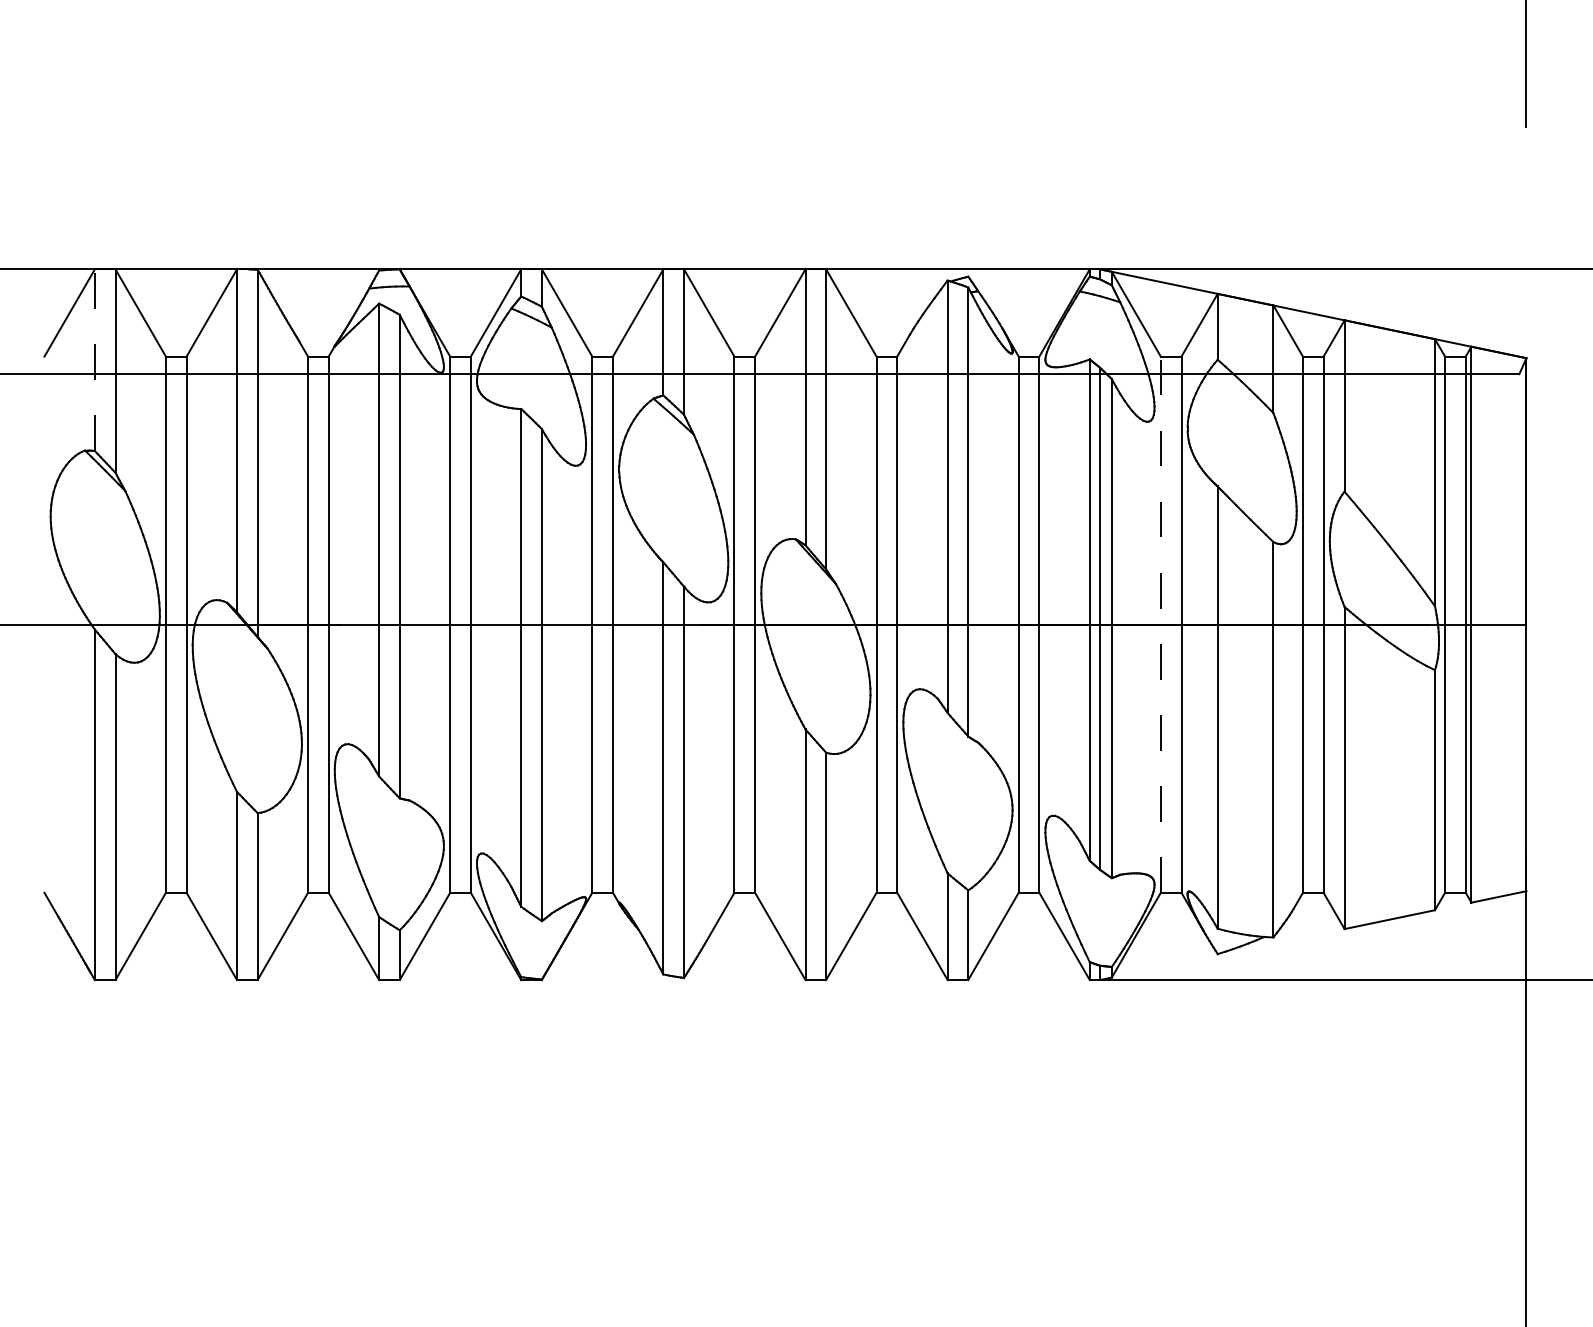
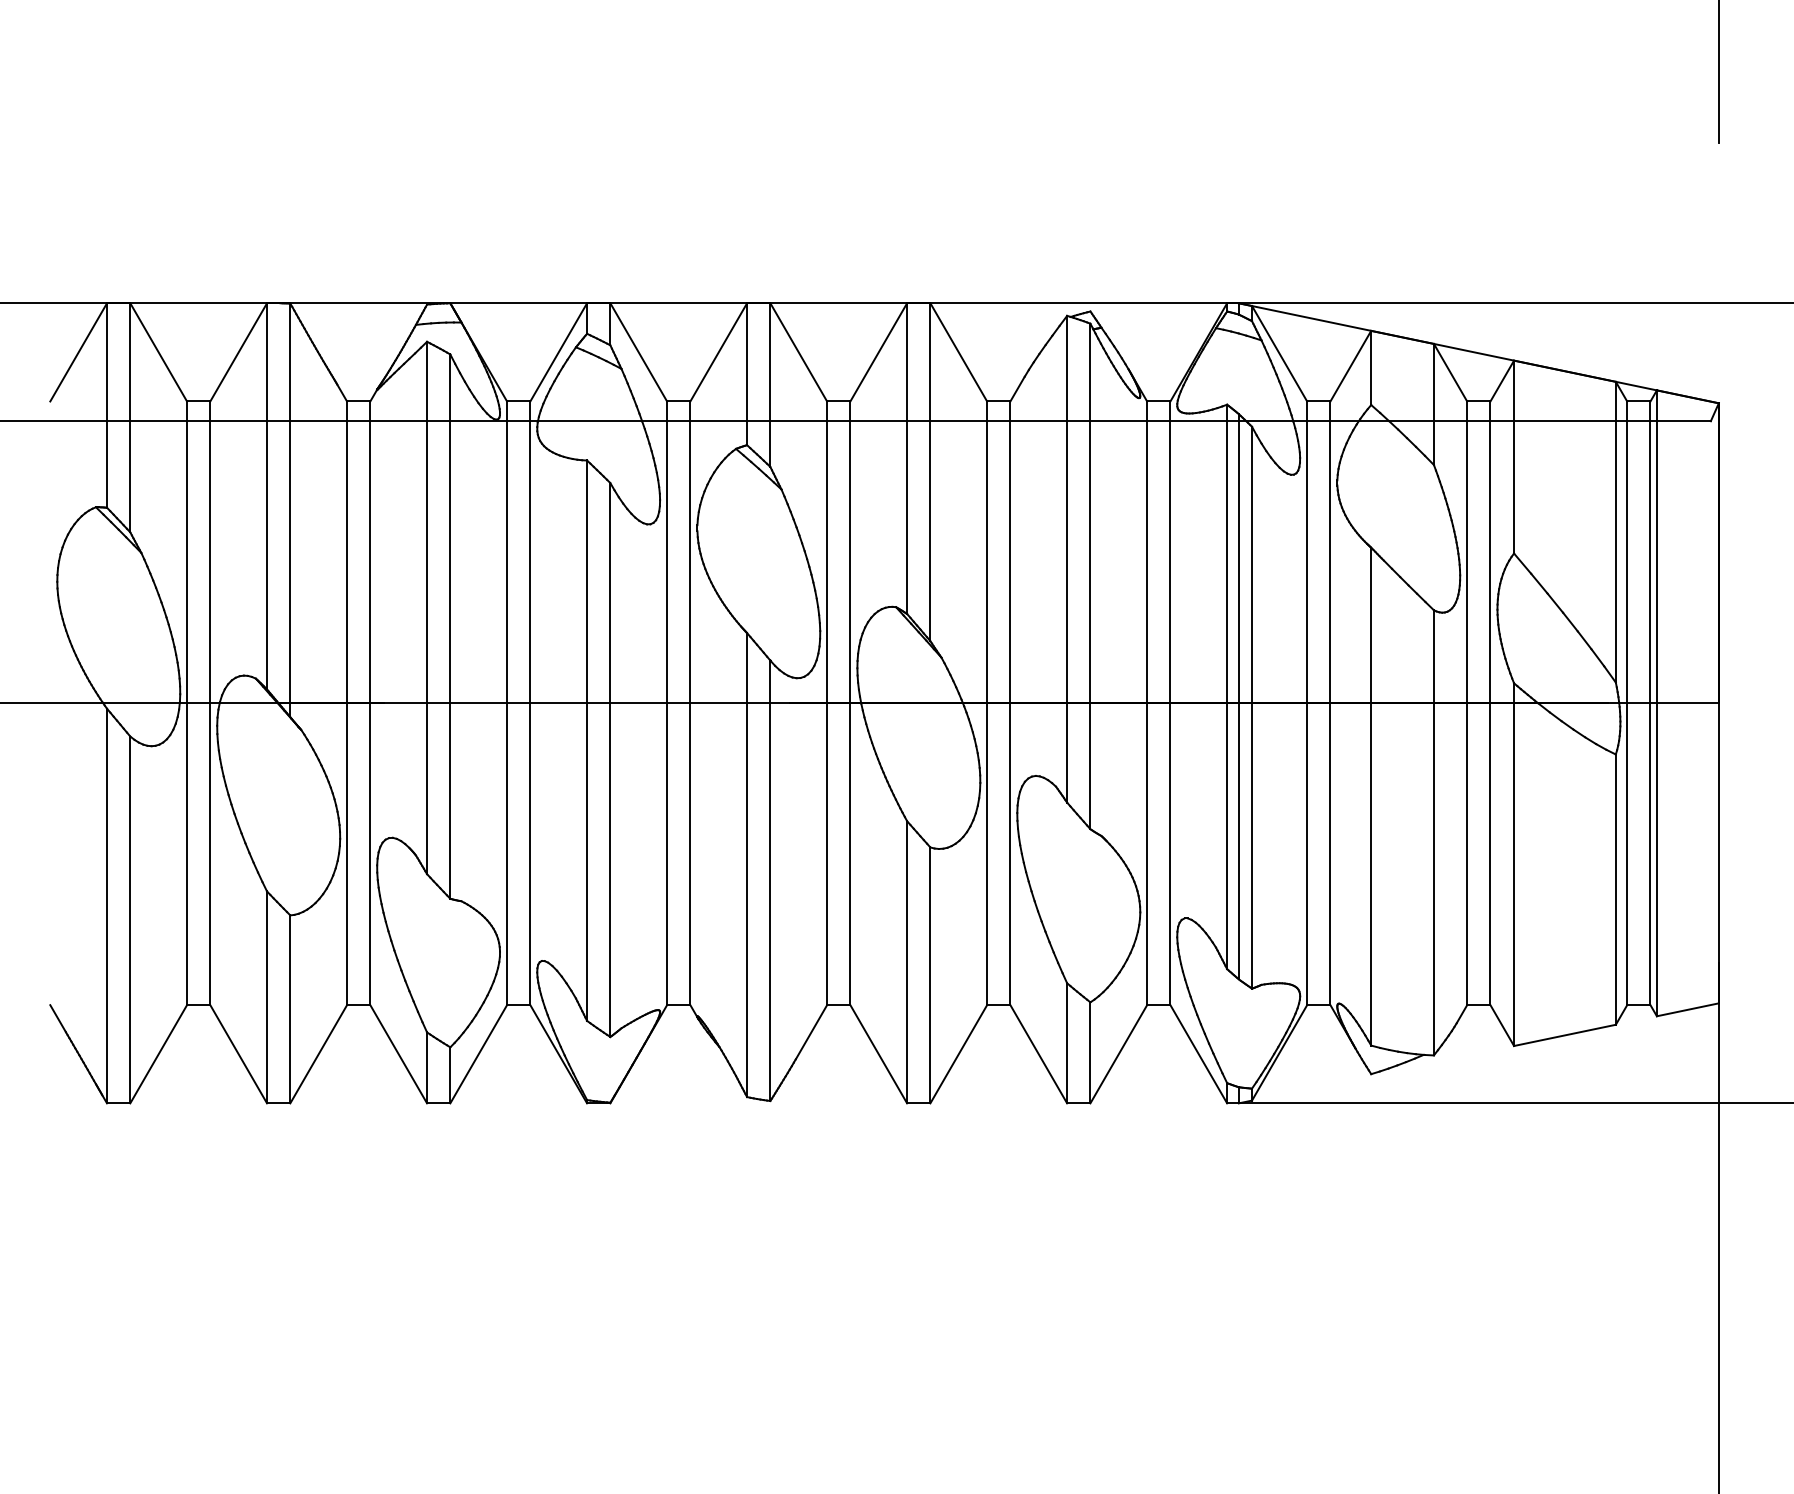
line: (95, 360) -> (107, 405), dashed -> solid
line: (1161, 624) -> (1307, 703), dashed -> solid

